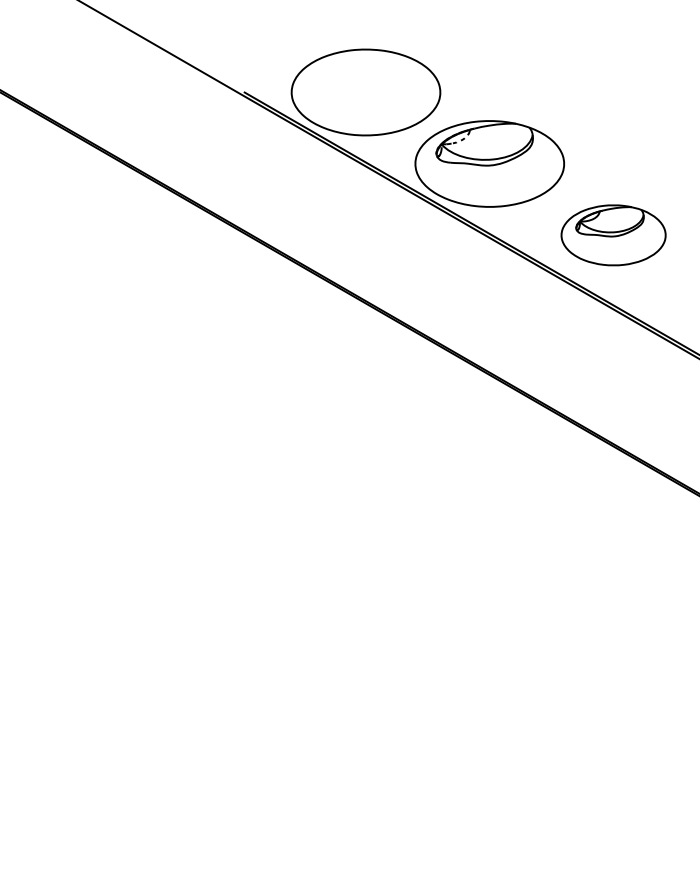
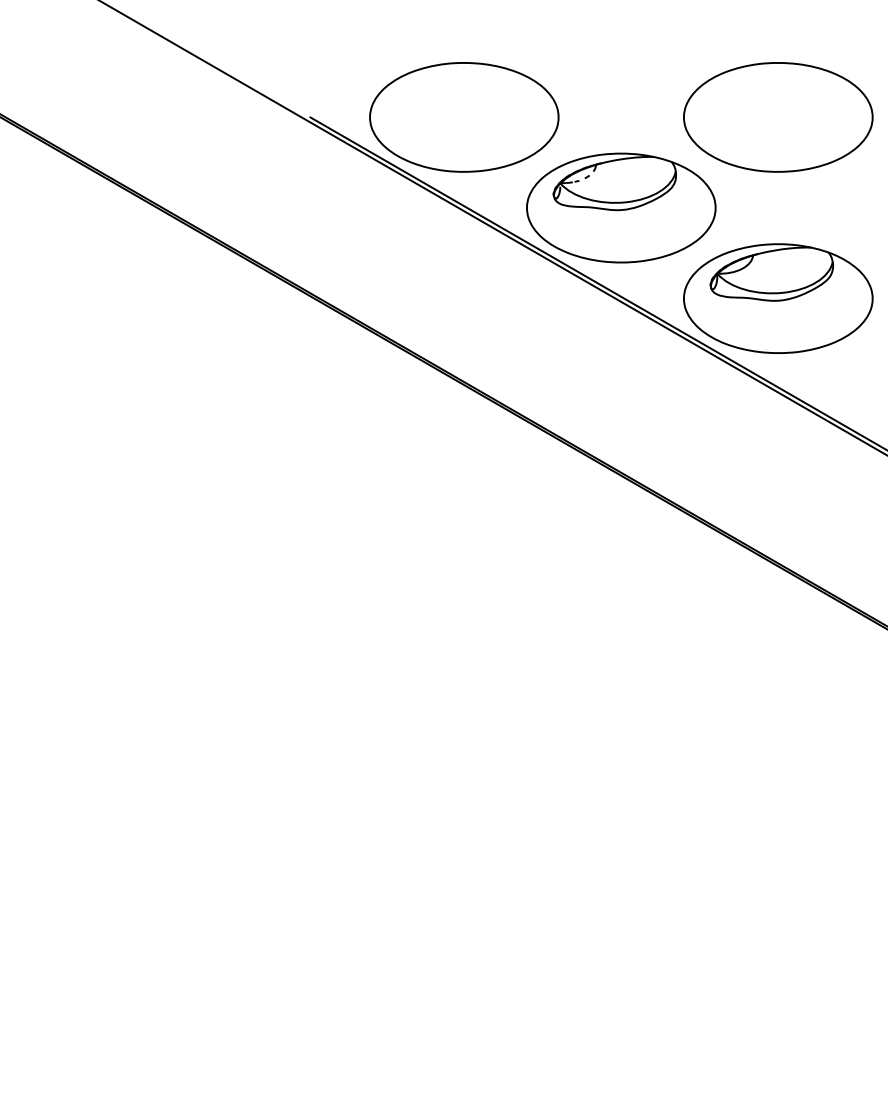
part: (613, 92) -> (778, 117), added
part: (613, 235) -> (778, 298), size x1.43

